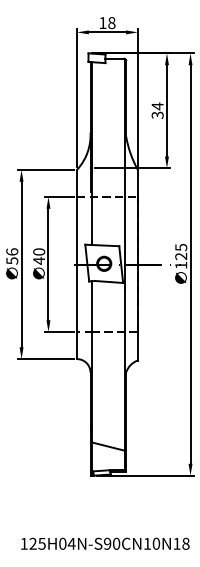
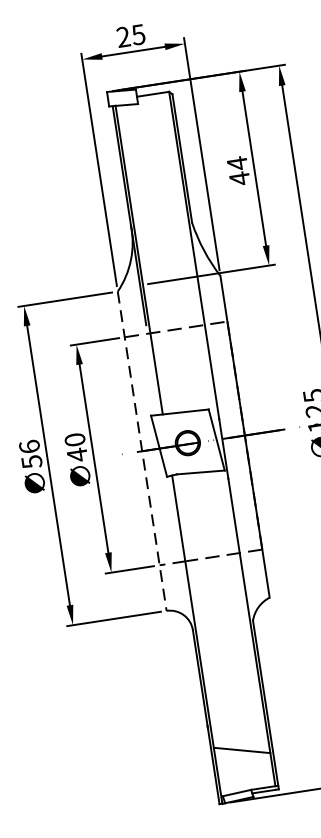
text: (107, 22) -> (131, 34), 18 -> 25
text: (157, 115) -> (239, 179), 34 -> 44
line: (77, 264) -> (142, 451), solid -> dashed

